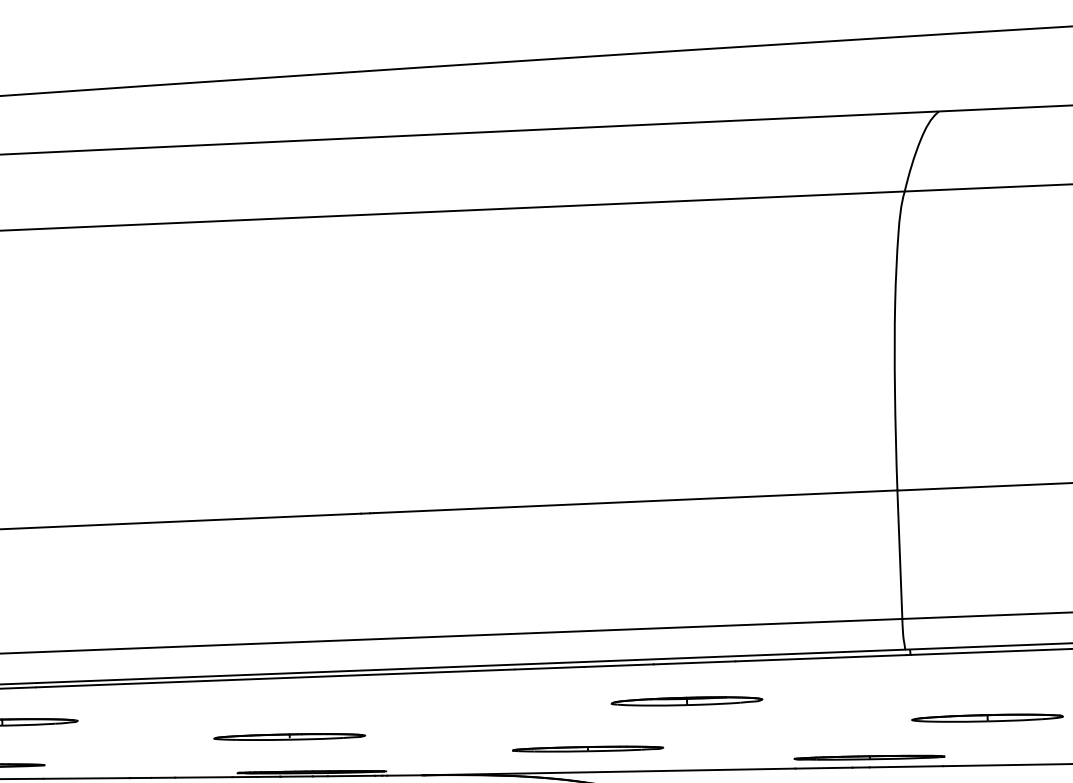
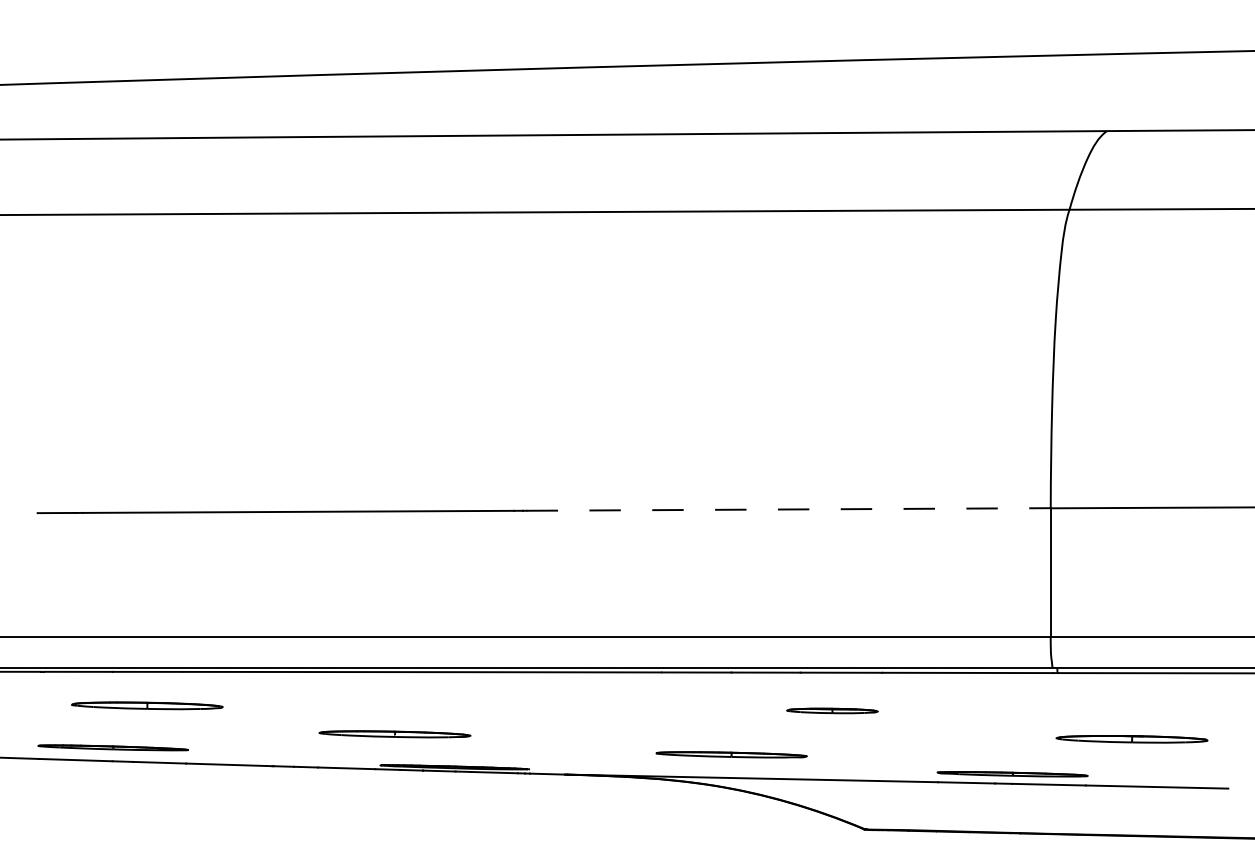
line: (636, 501) -> (789, 509), solid -> dashed
part: (687, 700) -> (832, 710), size x0.6
part: (289, 737) -> (394, 734), moved

